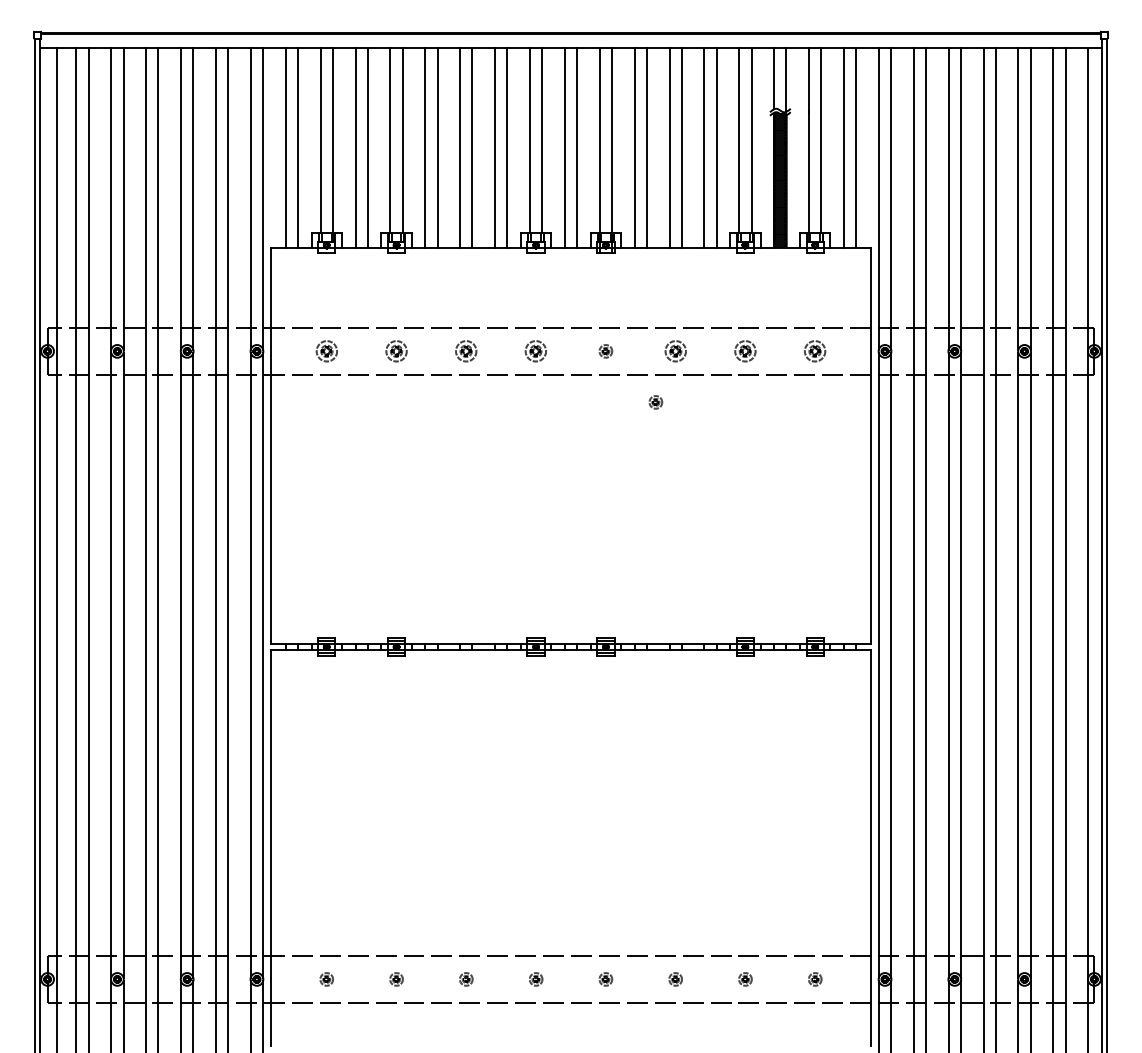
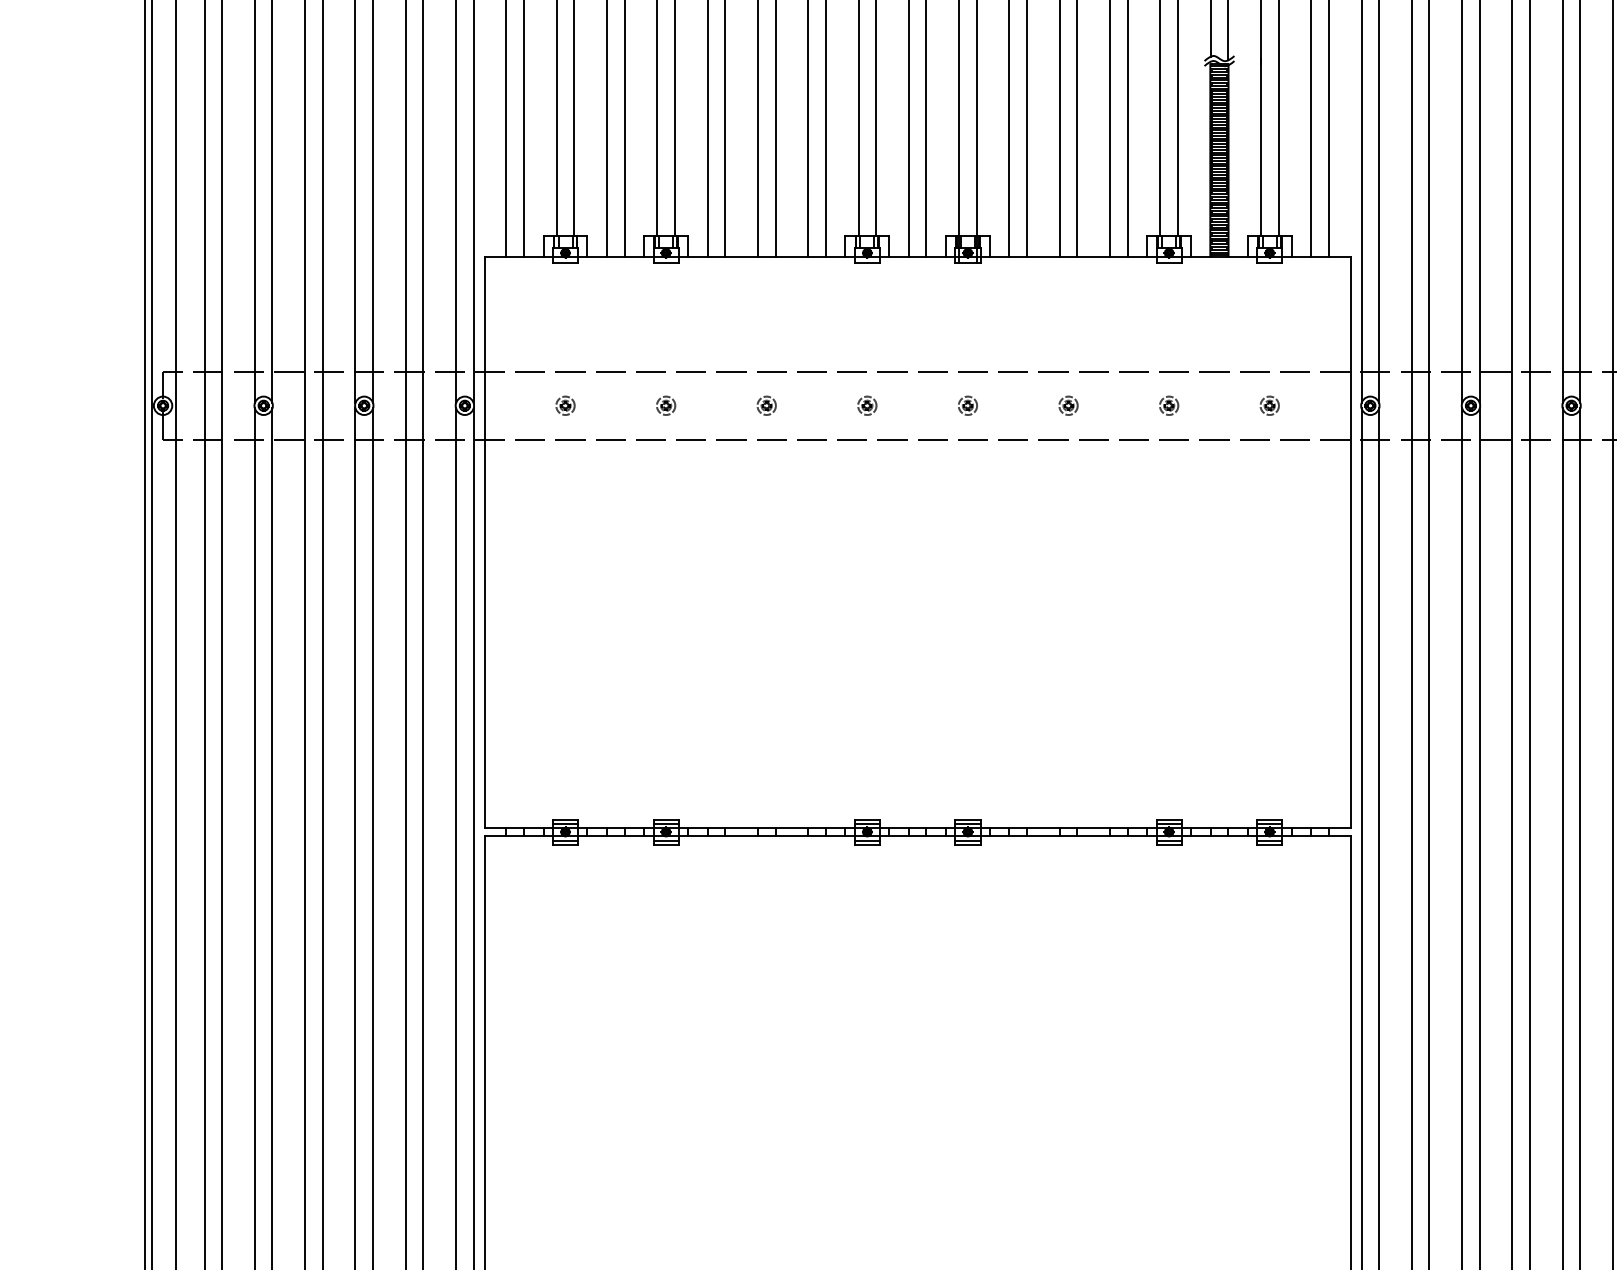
part: (326, 351) -> (565, 405), size x0.62
part: (396, 351) -> (666, 405), size x0.62
part: (466, 351) -> (766, 405), size x0.62
part: (536, 351) -> (867, 405), size x0.62
part: (675, 351) -> (1068, 405), size x0.62
part: (745, 351) -> (1169, 405), size x0.62
part: (815, 351) -> (1270, 405), size x0.62
part: (655, 402) -> (1039, 479), removed

